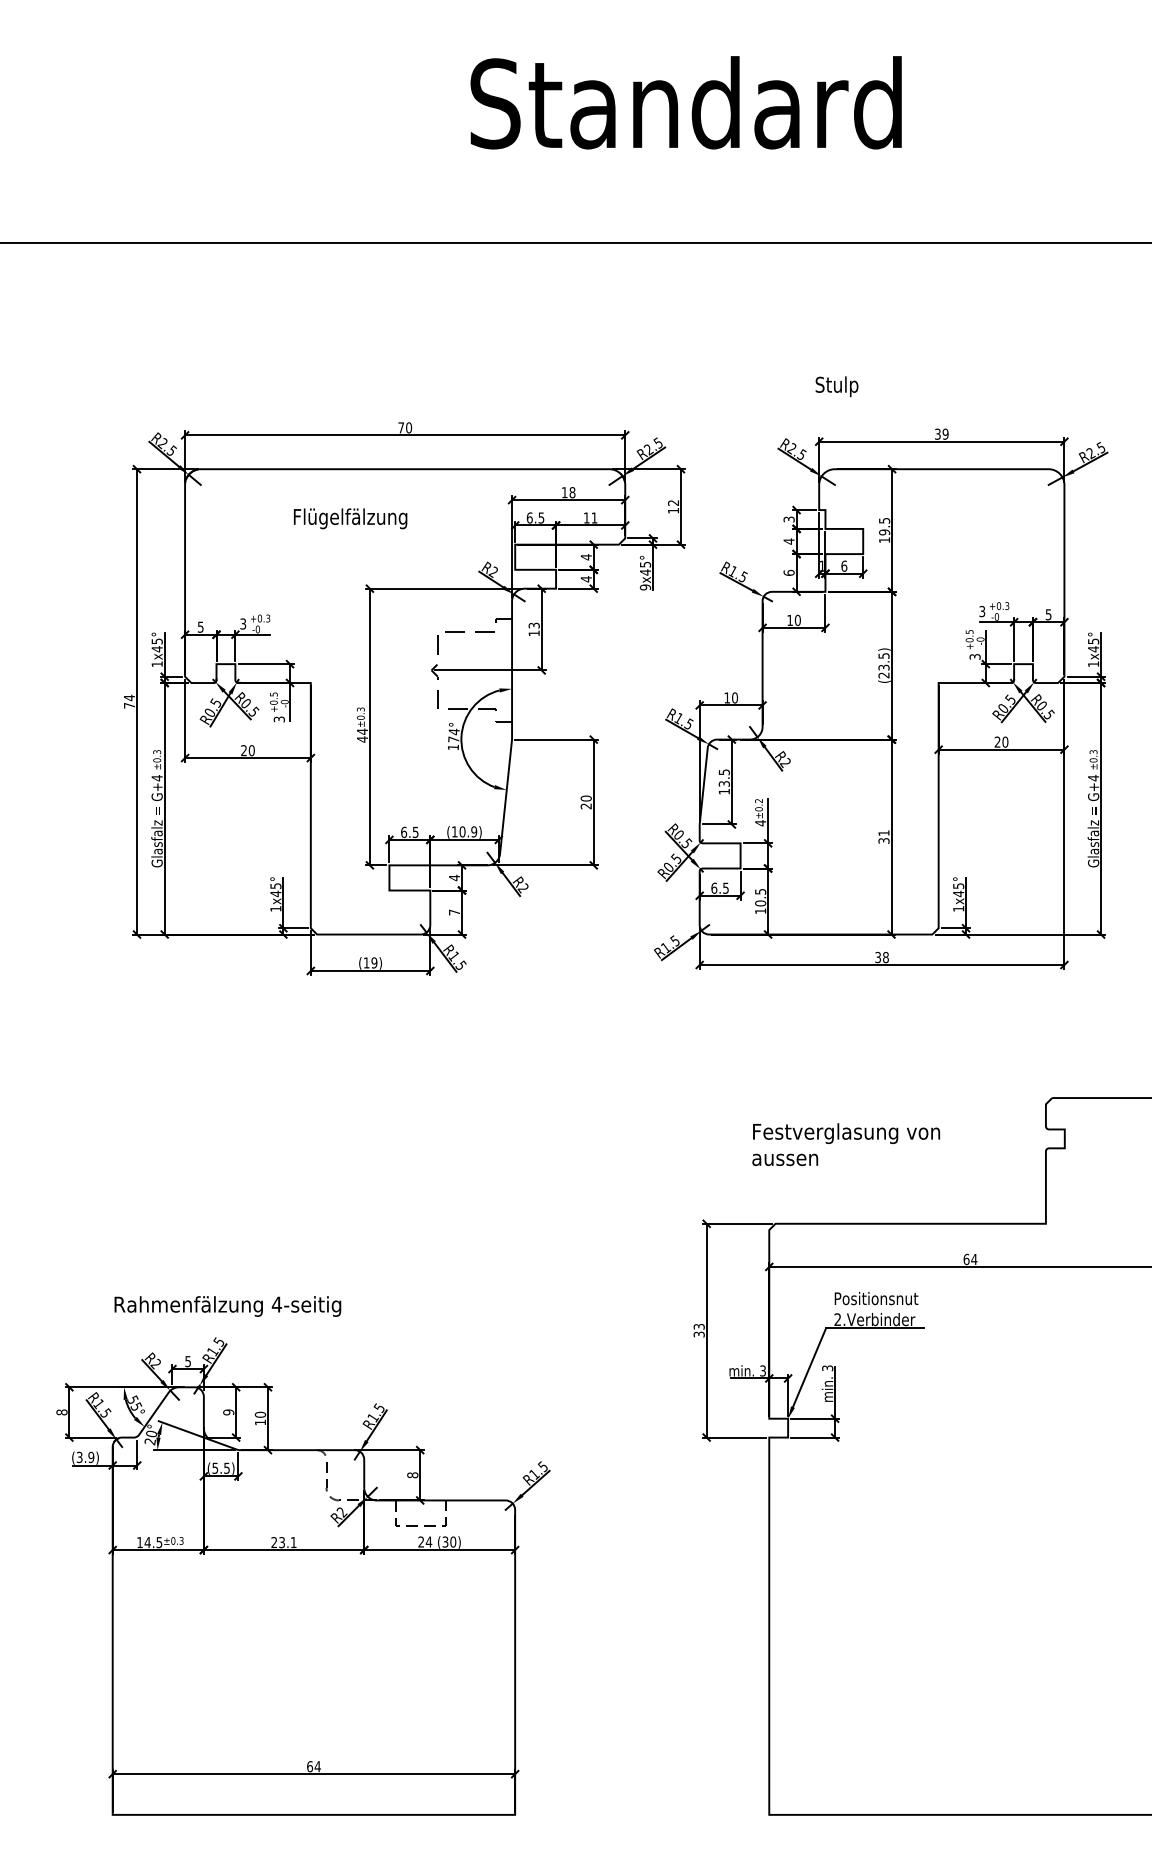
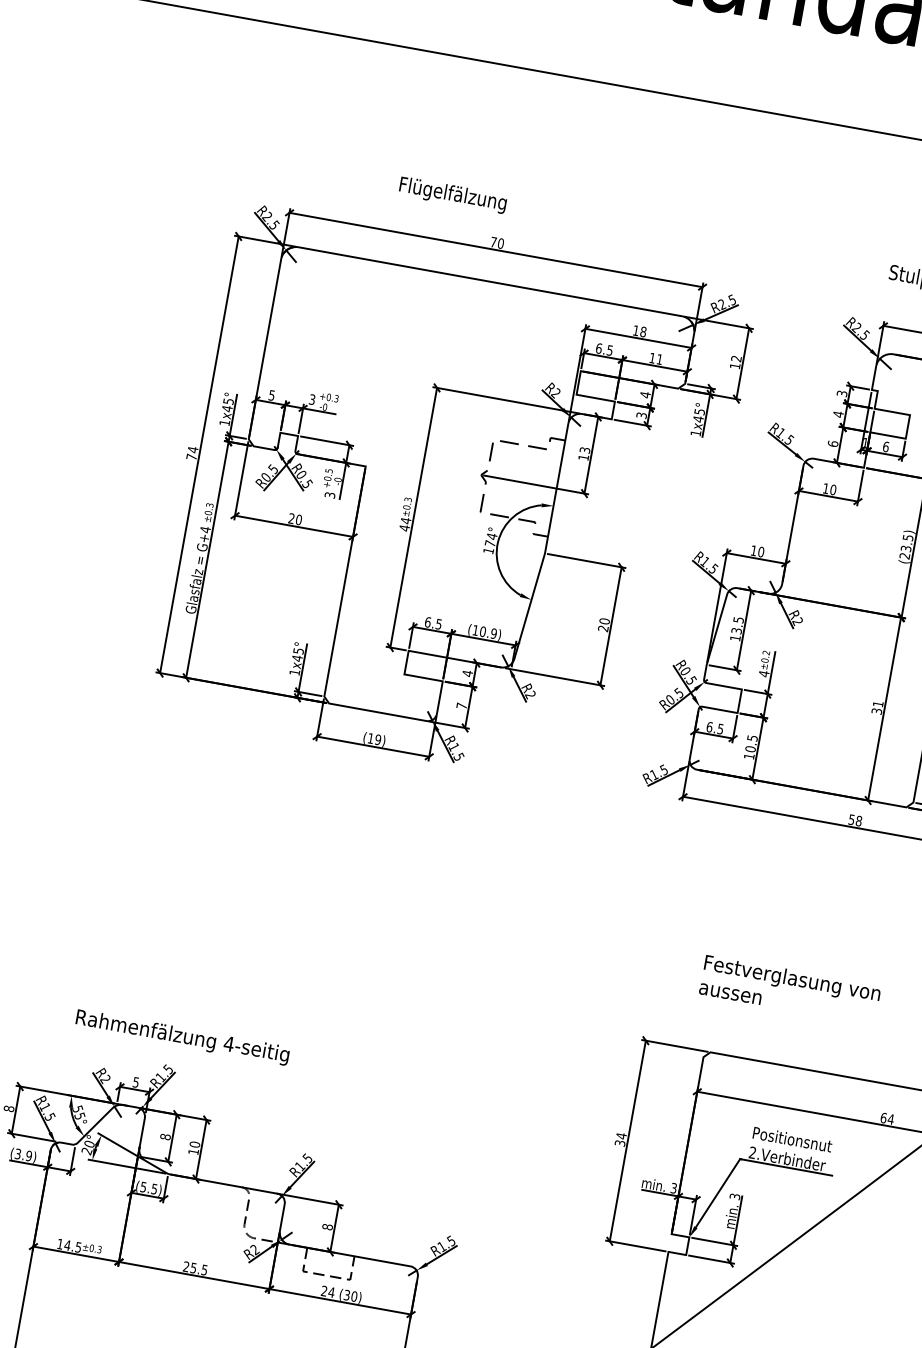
text: (350, 518) -> (453, 194), moved
text: (585, 579) -> (640, 415), 4 -> 3
text: (645, 587) -> (695, 433), 9x45° -> 1x45°
text: (877, 956) -> (851, 818), 38 -> 58
text: (698, 1326) -> (620, 1135), 33 -> 34
text: (228, 1412) -> (165, 1137), 9 -> 8
text: (287, 1542) -> (198, 1268), 23.1 -> 25.5

